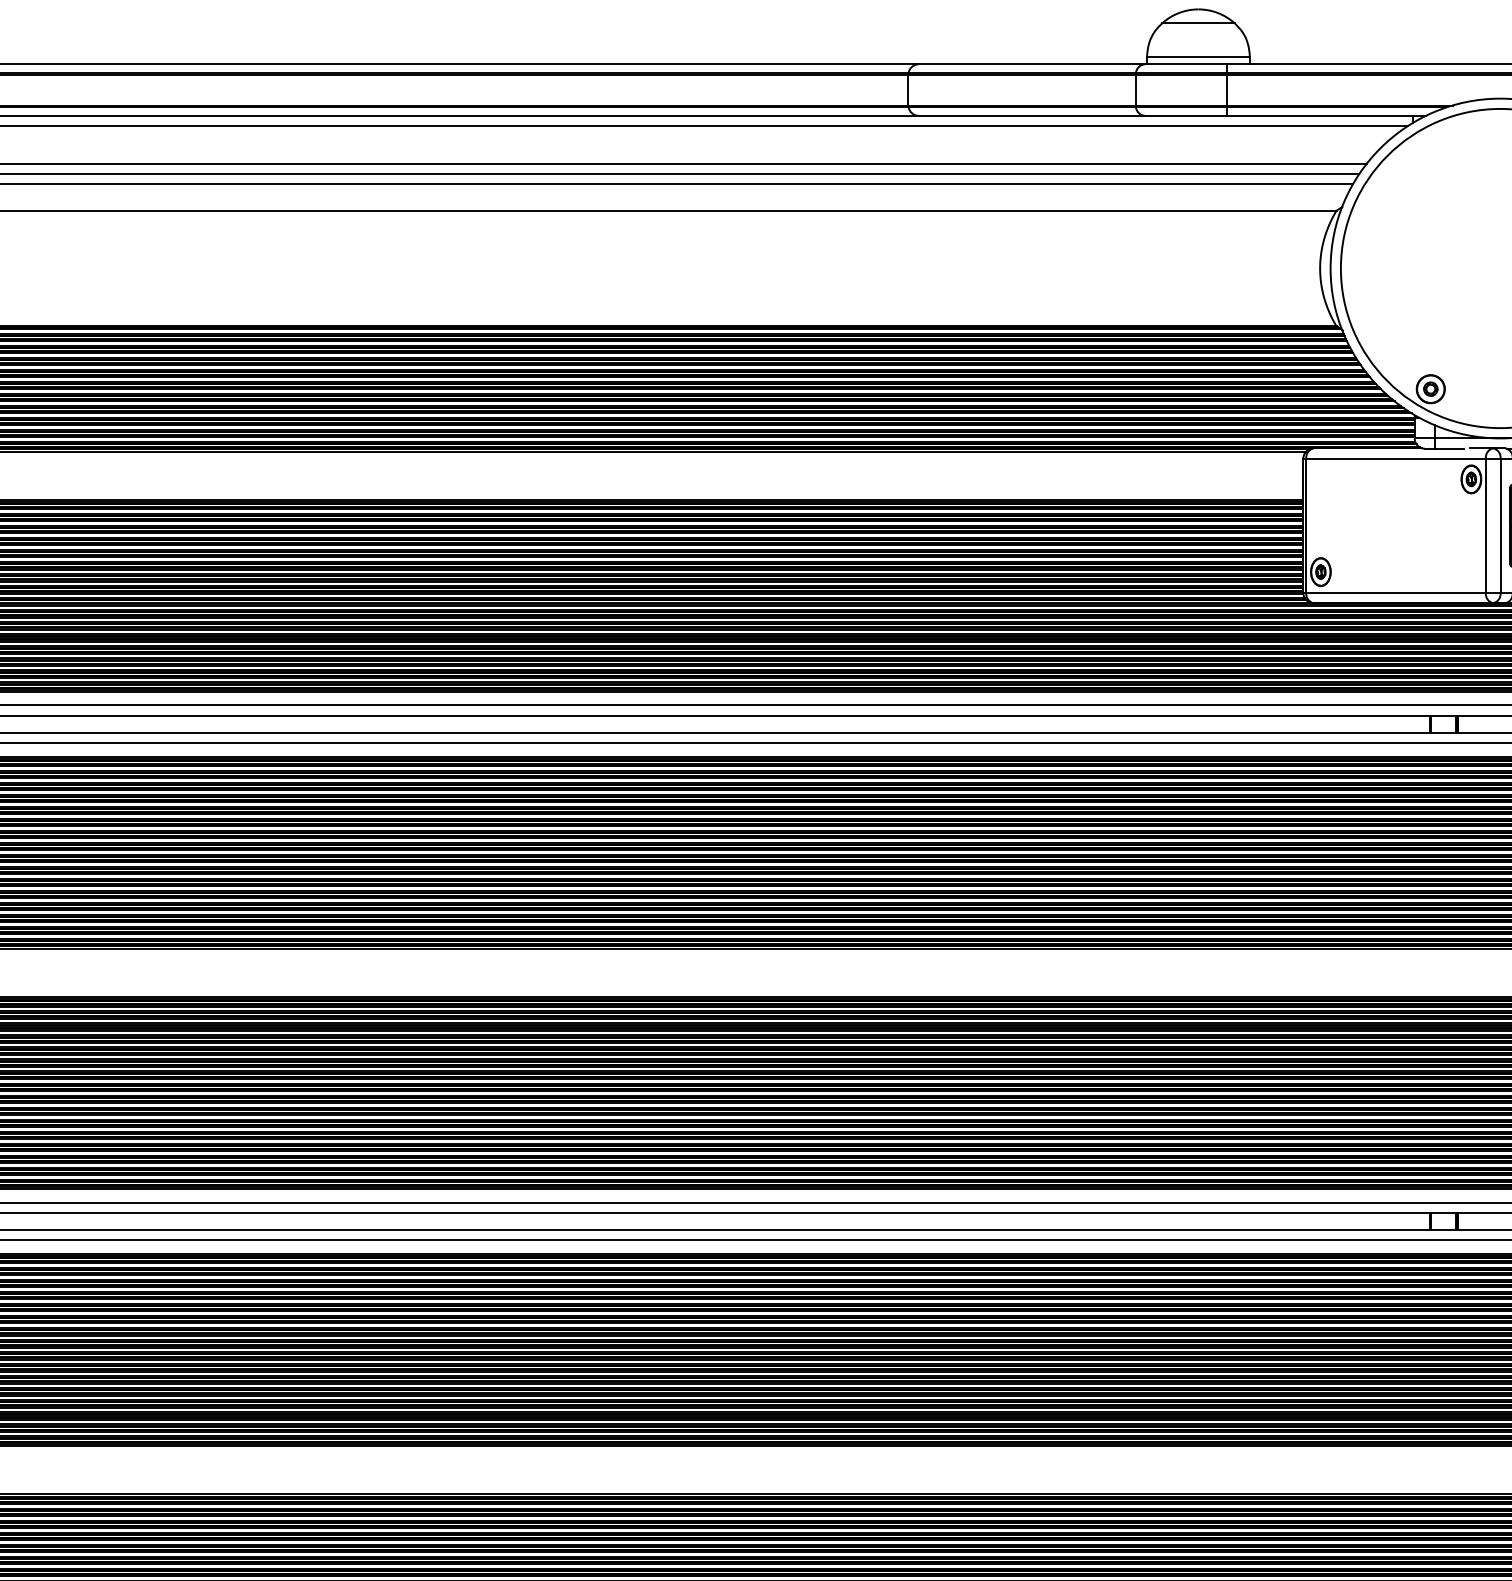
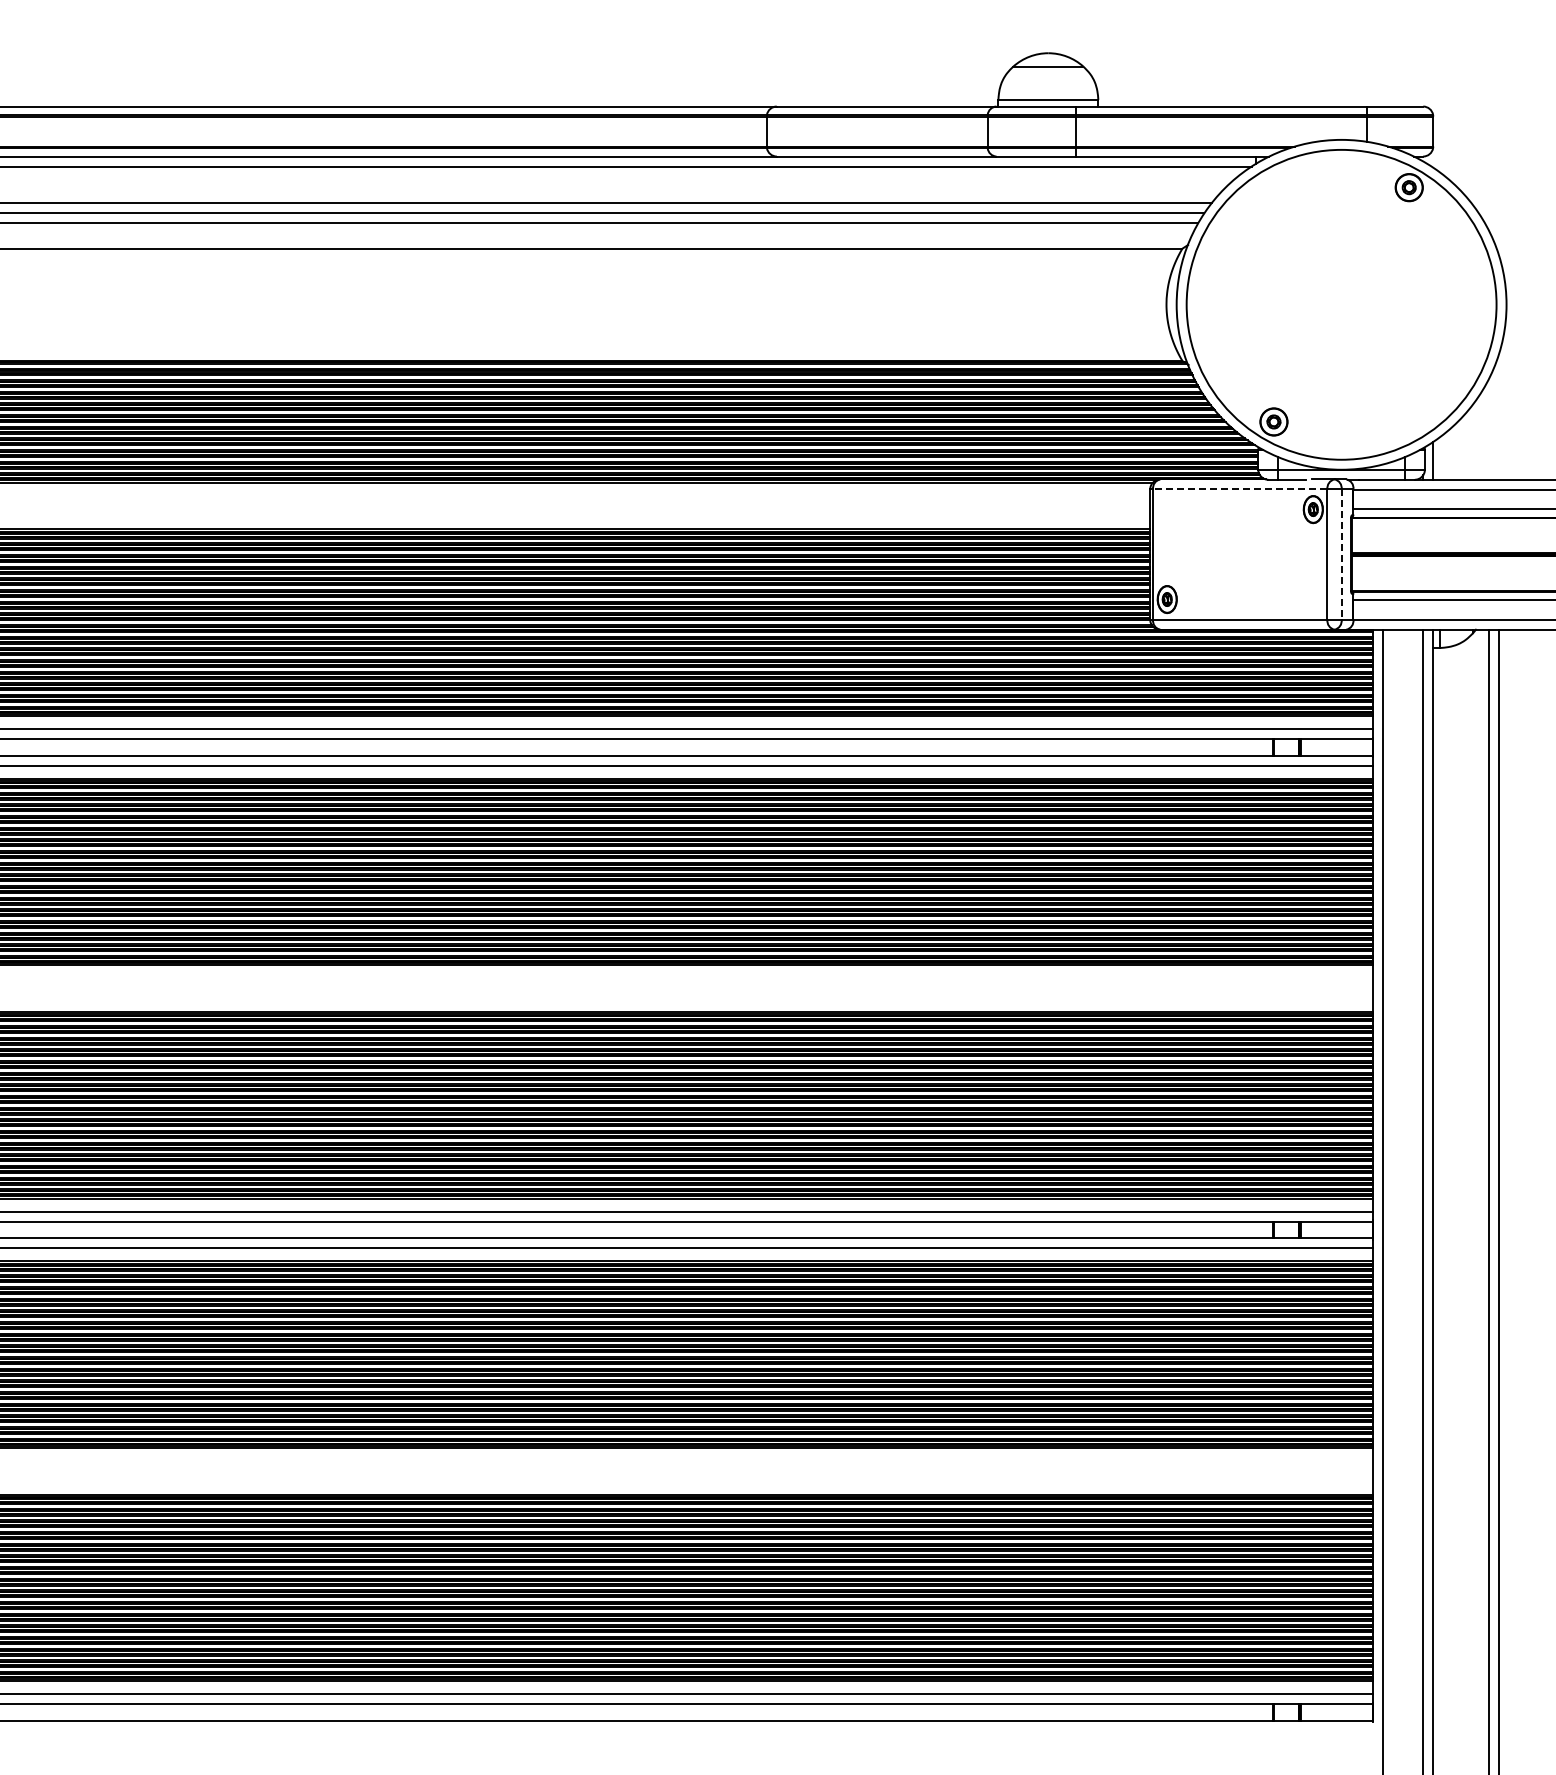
line: (1395, 458) -> (1239, 489), solid -> dashed
line: (1500, 526) -> (1341, 555), solid -> dashed

